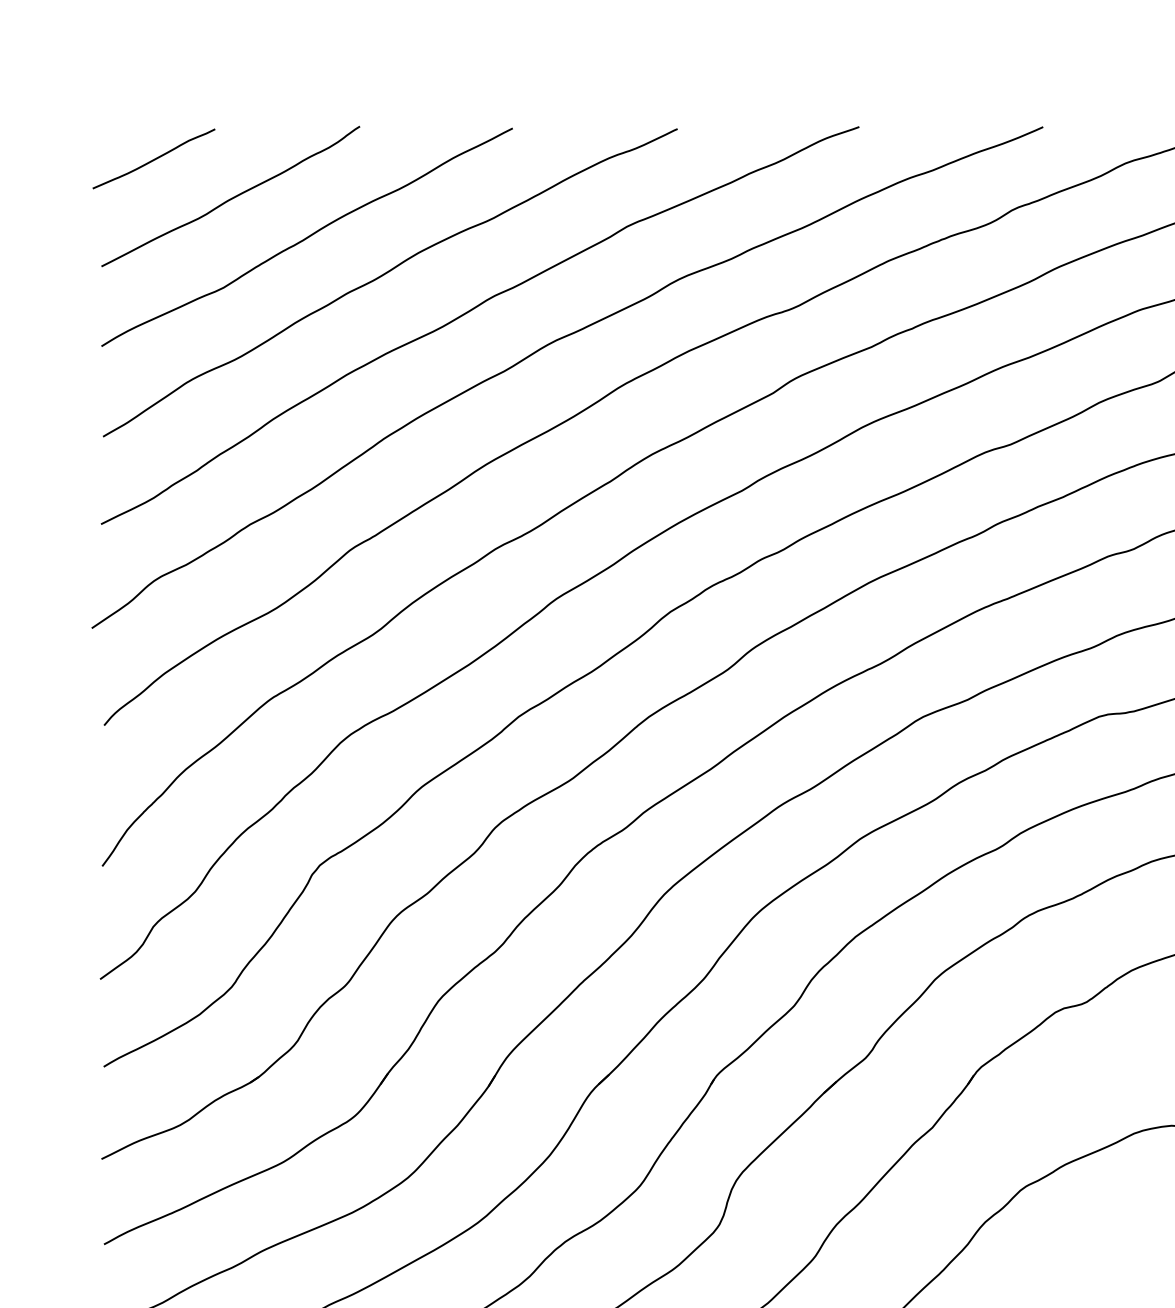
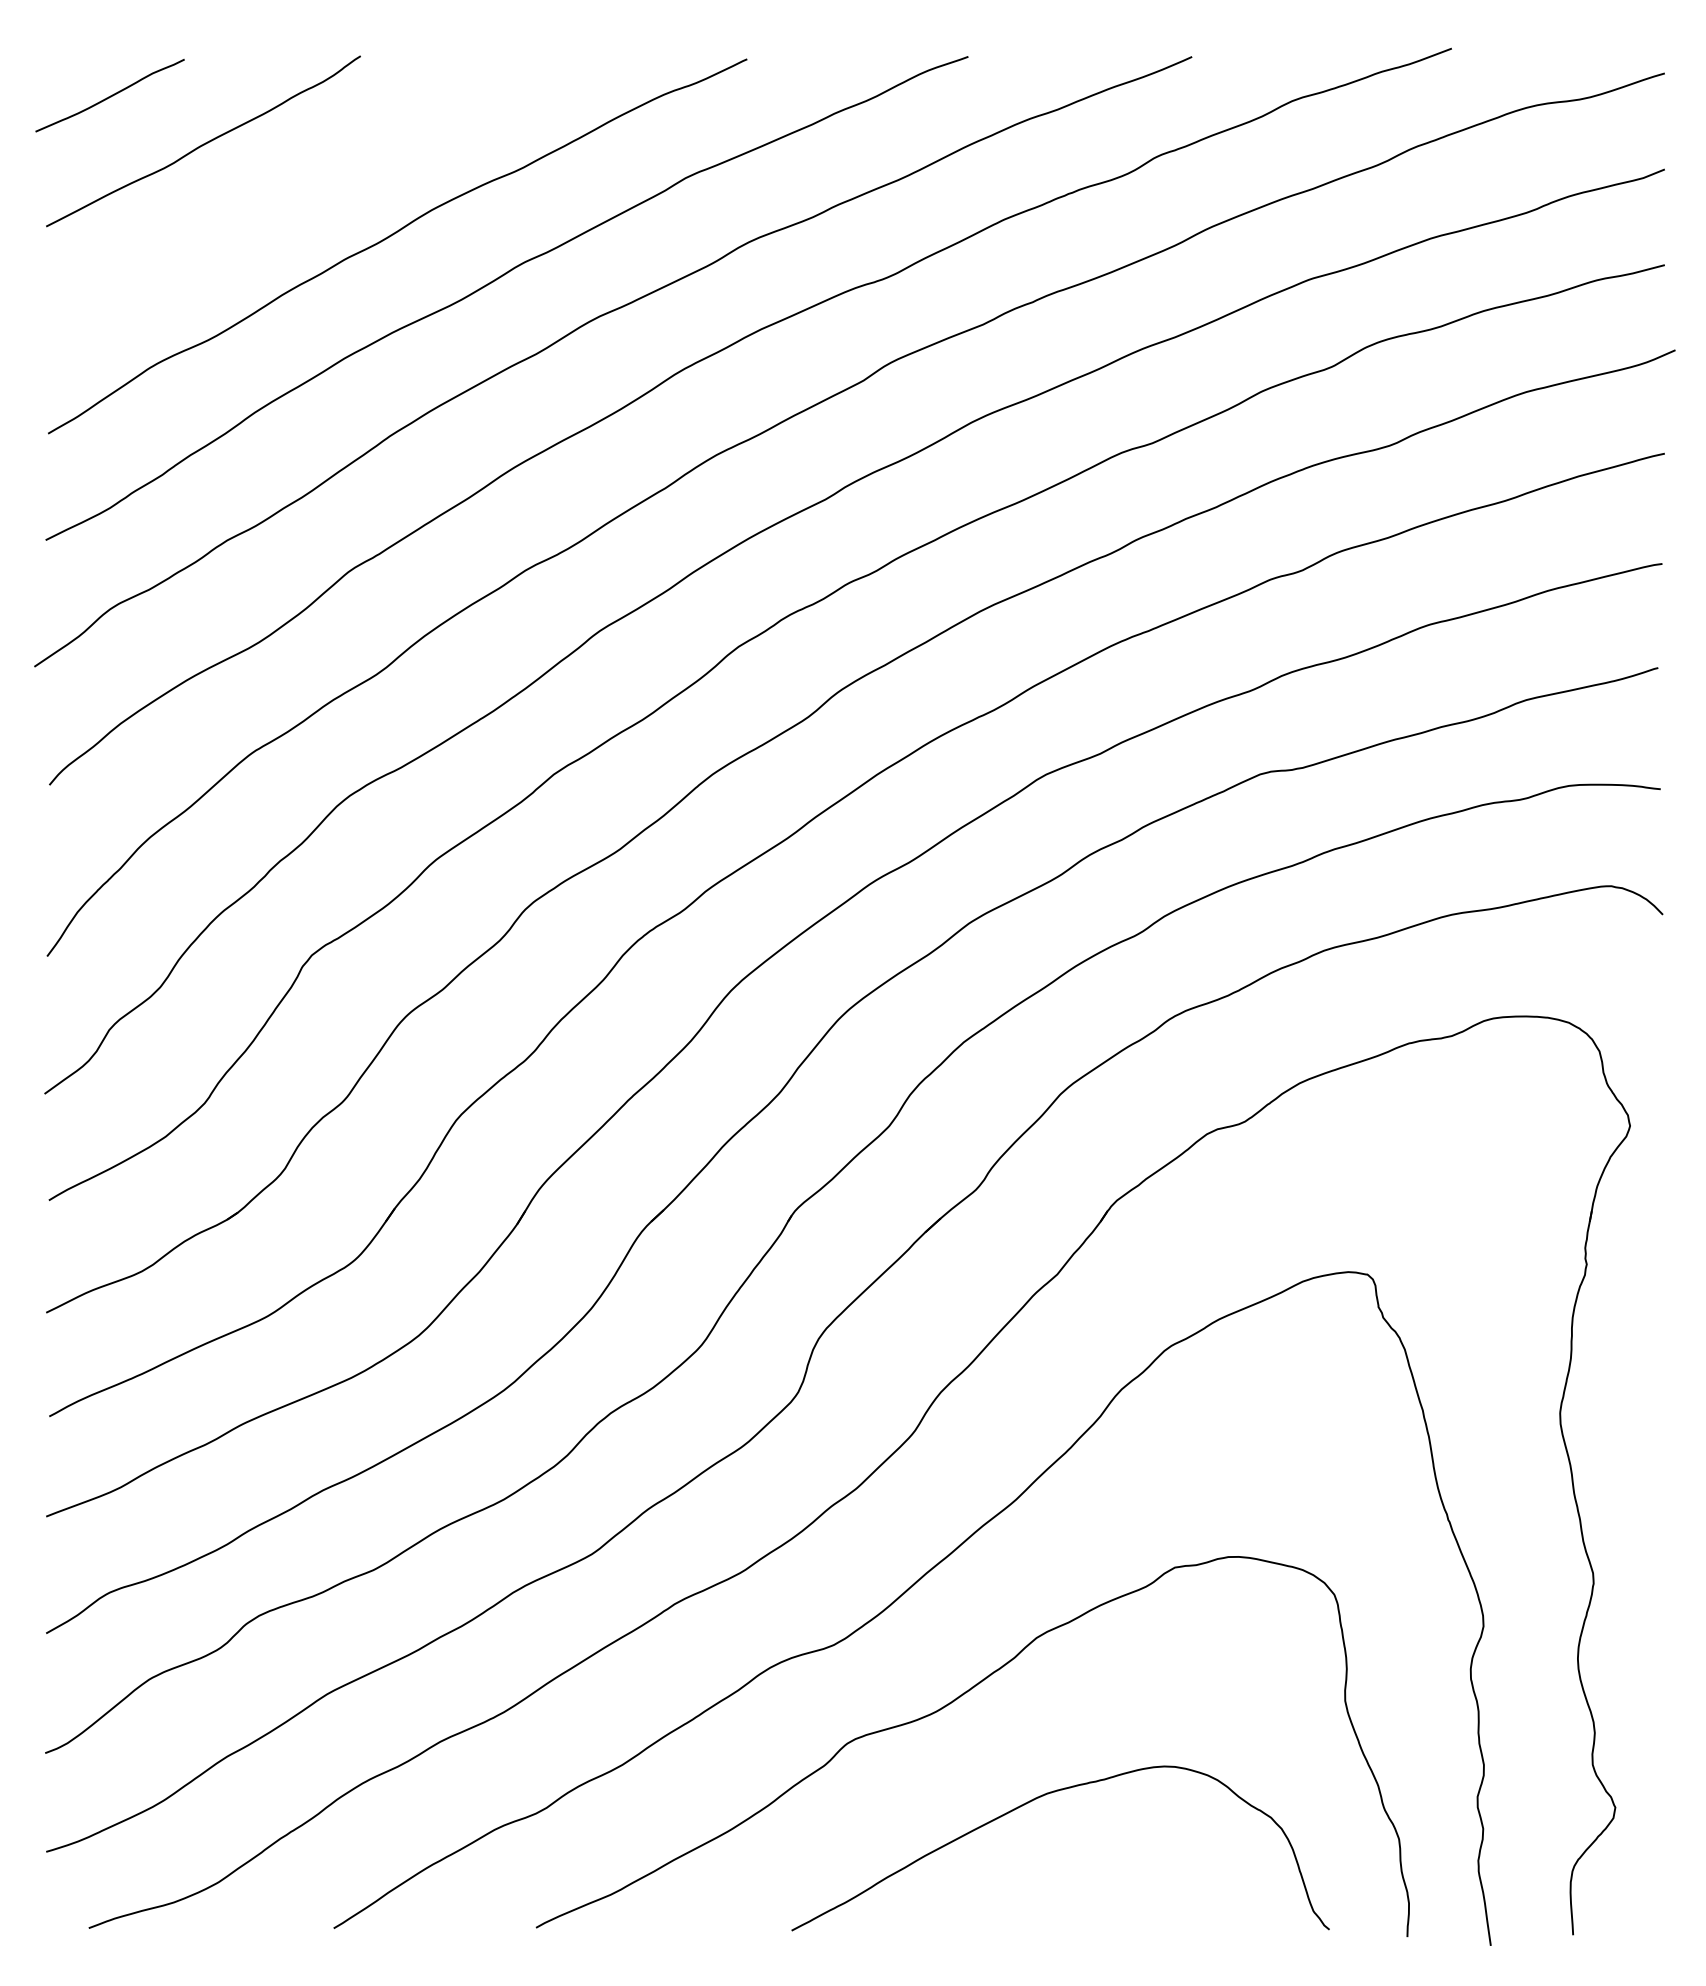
curve: (307, 236) -> (296, 190), removed

